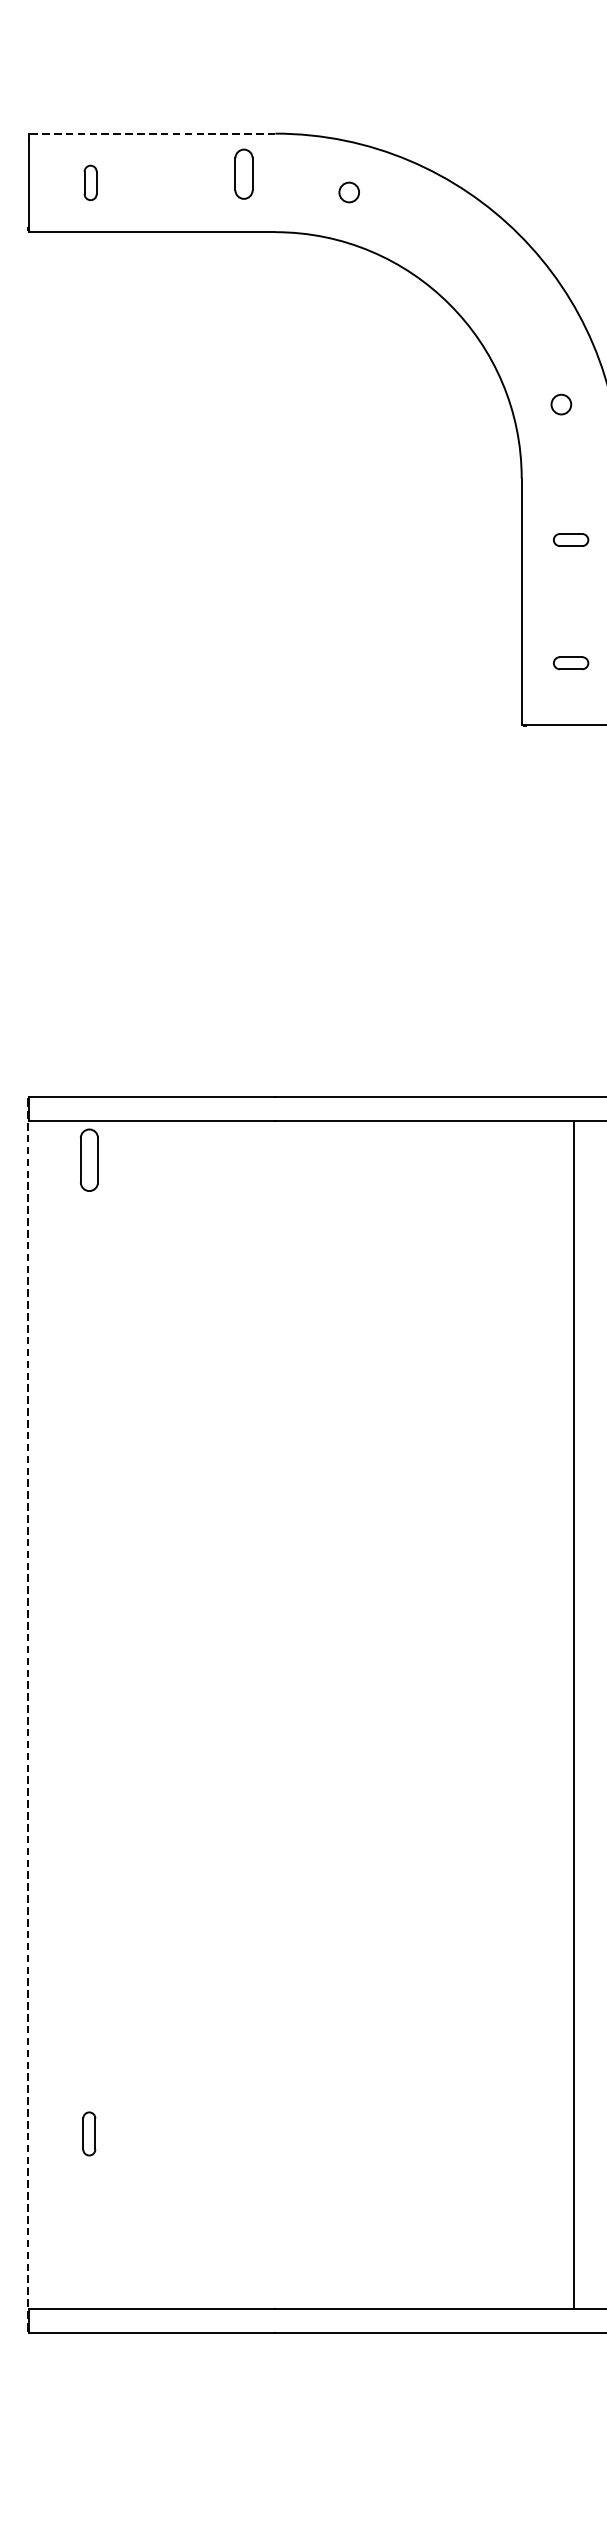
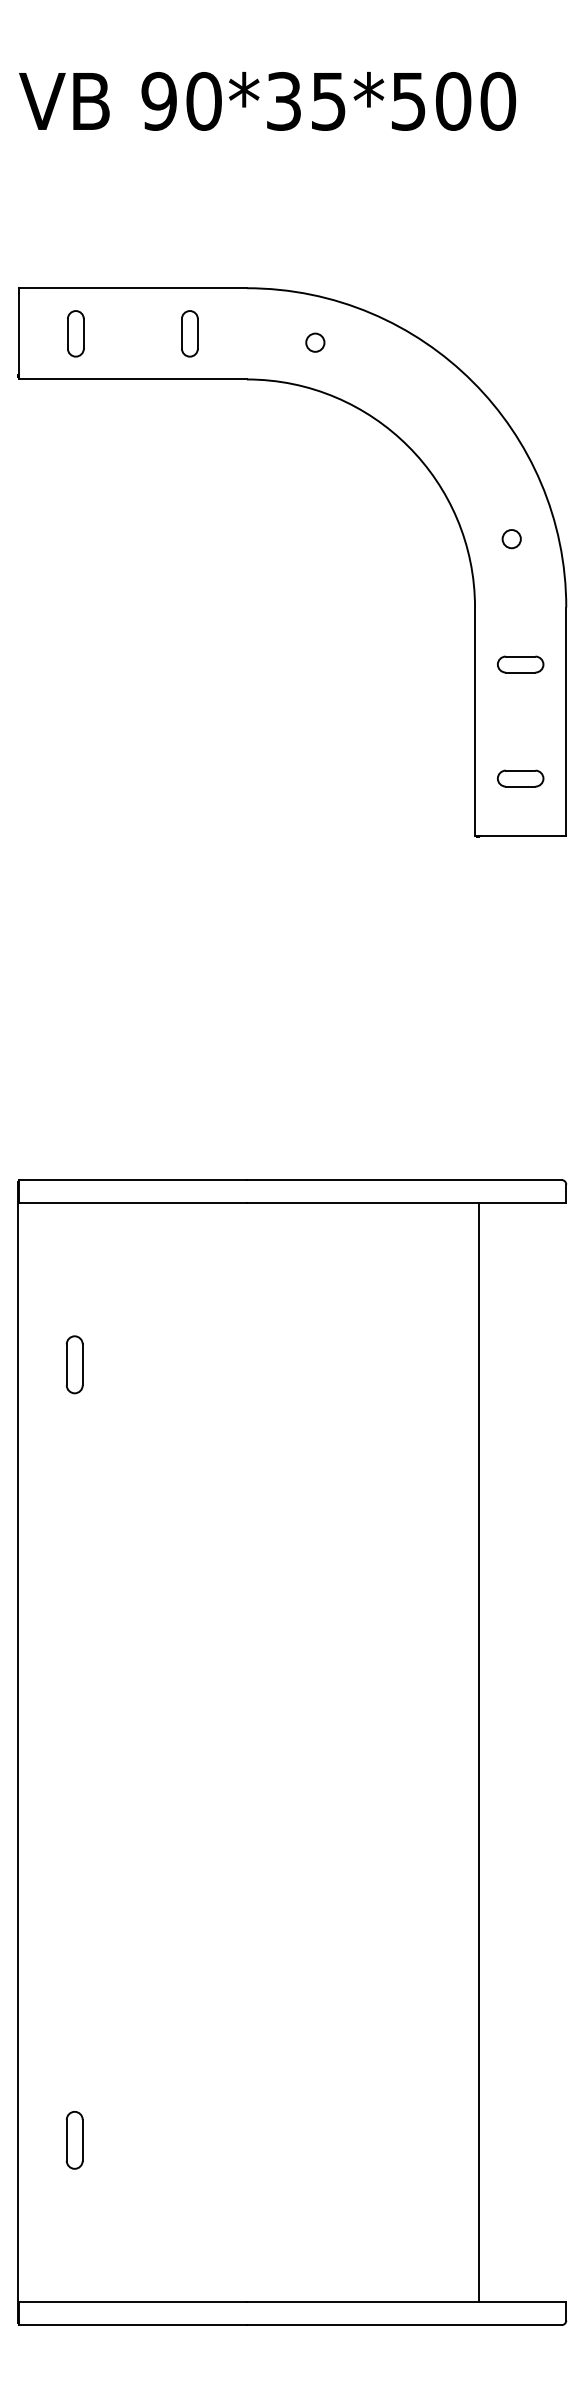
line: (151, 133) -> (132, 288), dashed -> solid
part: (243, 173) -> (189, 333), moved
part: (90, 182) -> (75, 333), size x1.43
part: (570, 540) -> (520, 664), size x1.43
part: (570, 663) -> (520, 778), size x1.43
part: (89, 1159) -> (74, 1364), moved
line: (574, 1715) -> (479, 1752), moved
line: (27, 1716) -> (17, 1753), dashed -> solid
part: (89, 2134) -> (74, 2140), size x1.43

